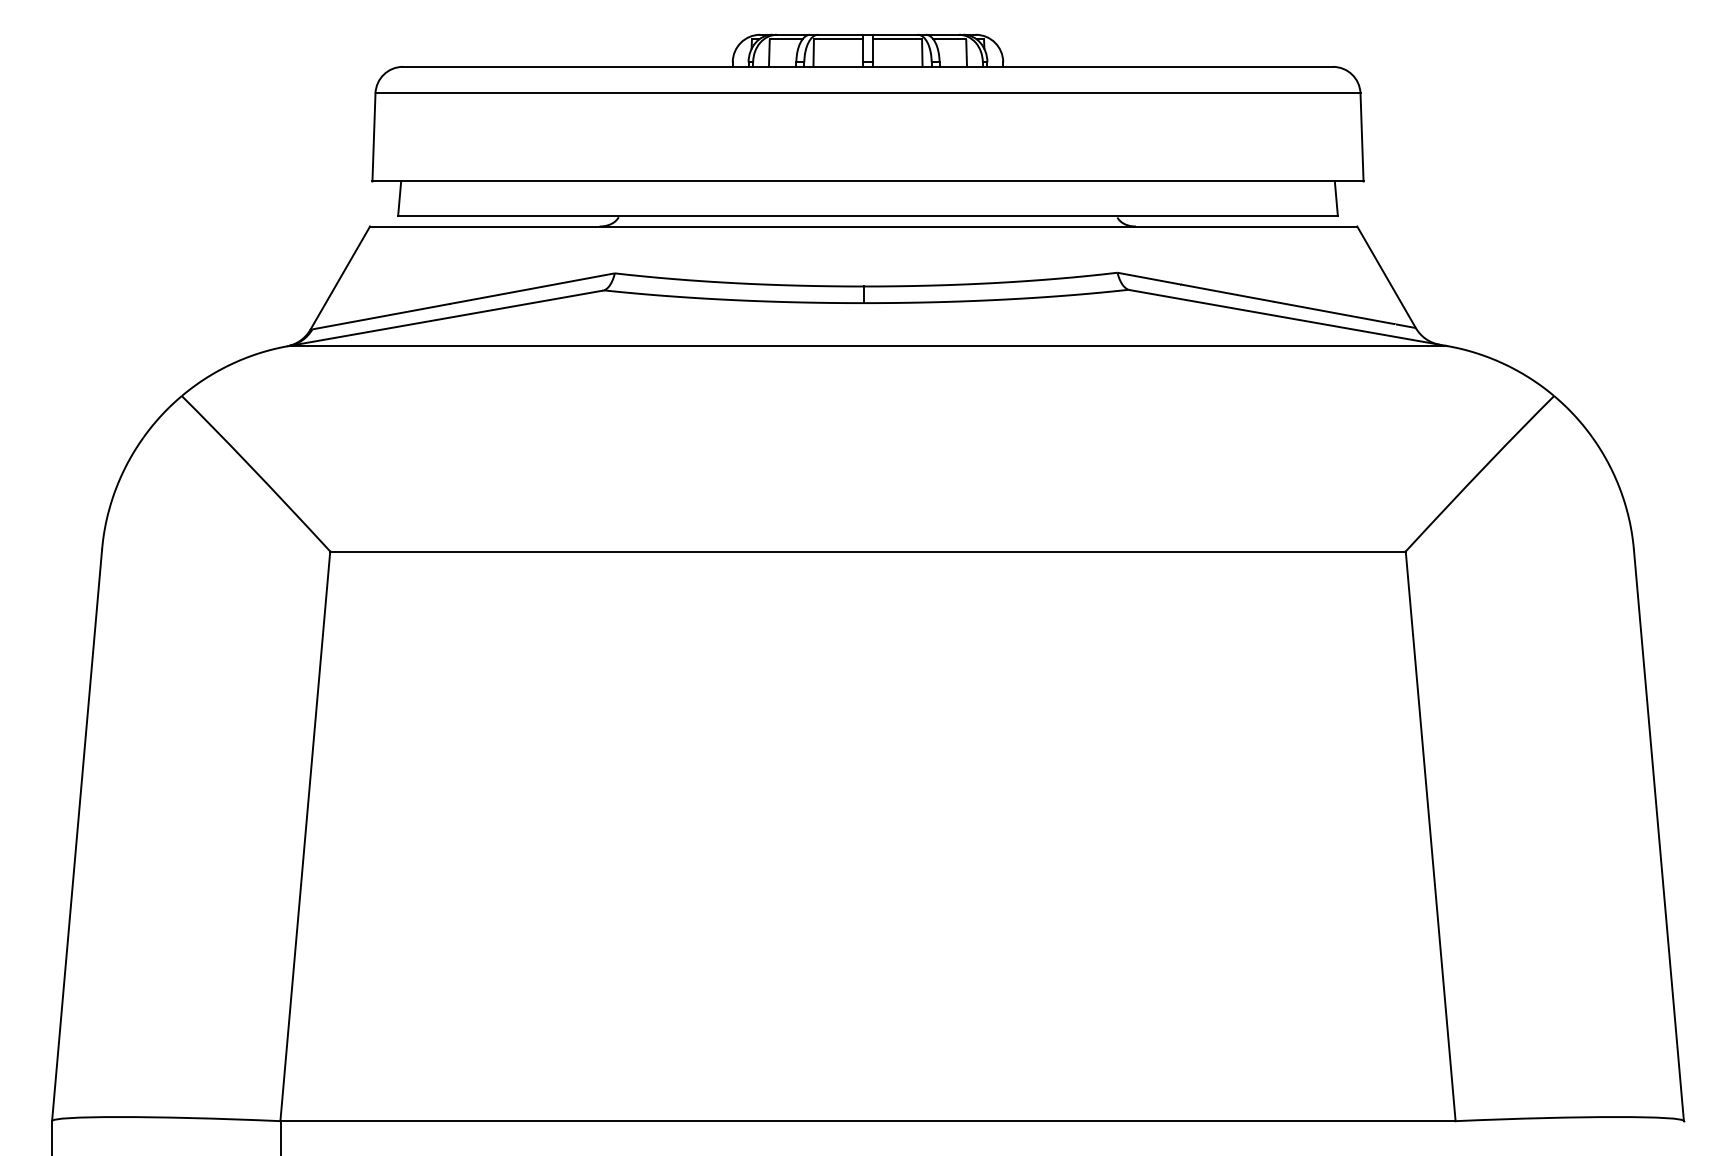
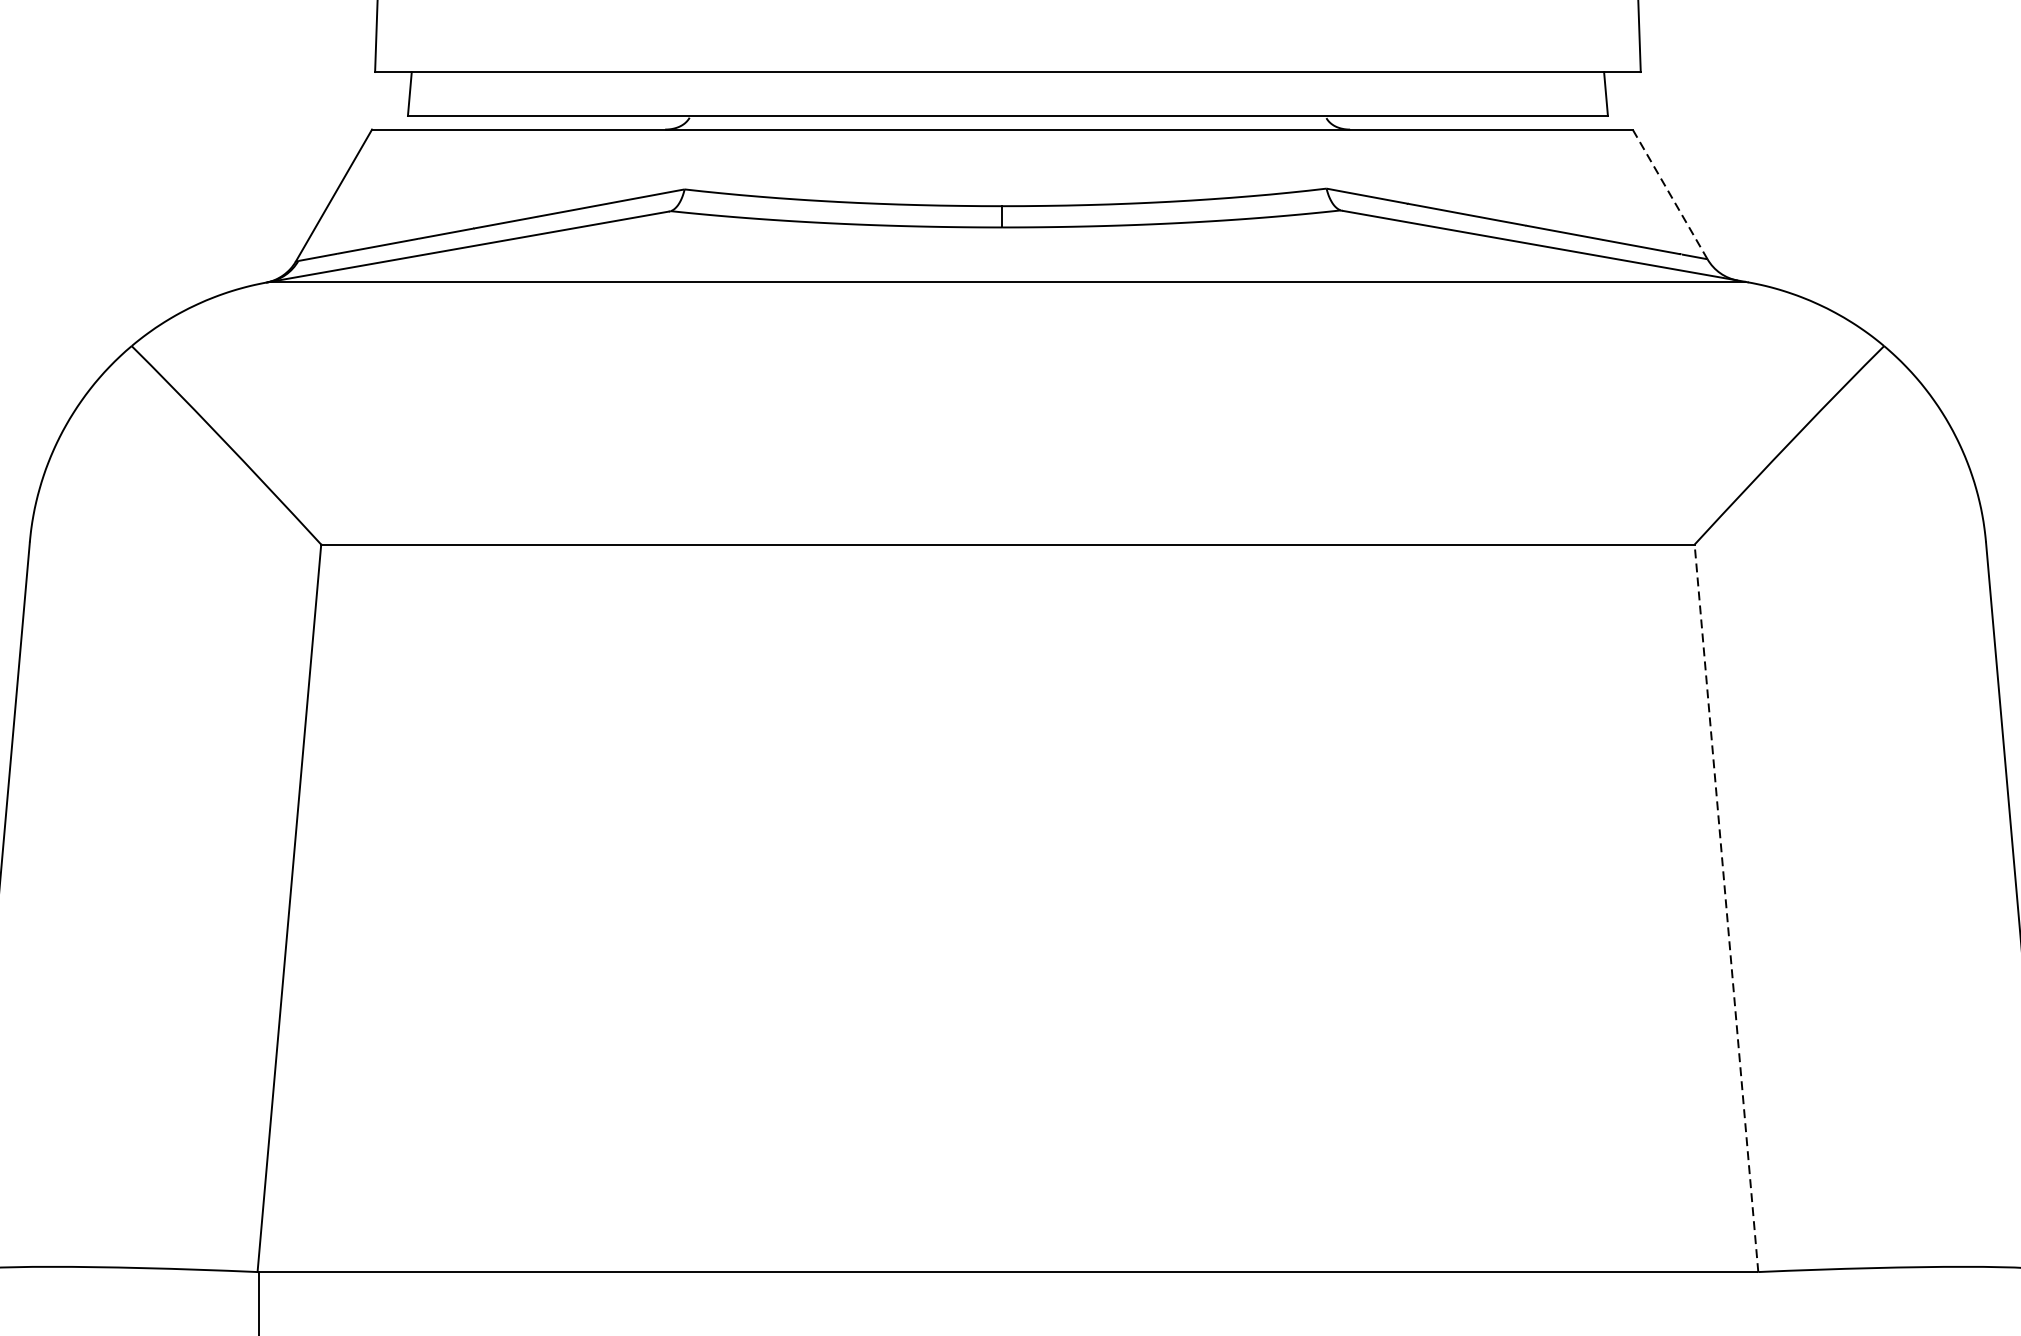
line: (1386, 277) -> (1670, 194), solid -> dashed
line: (1430, 836) -> (1726, 908), solid -> dashed

